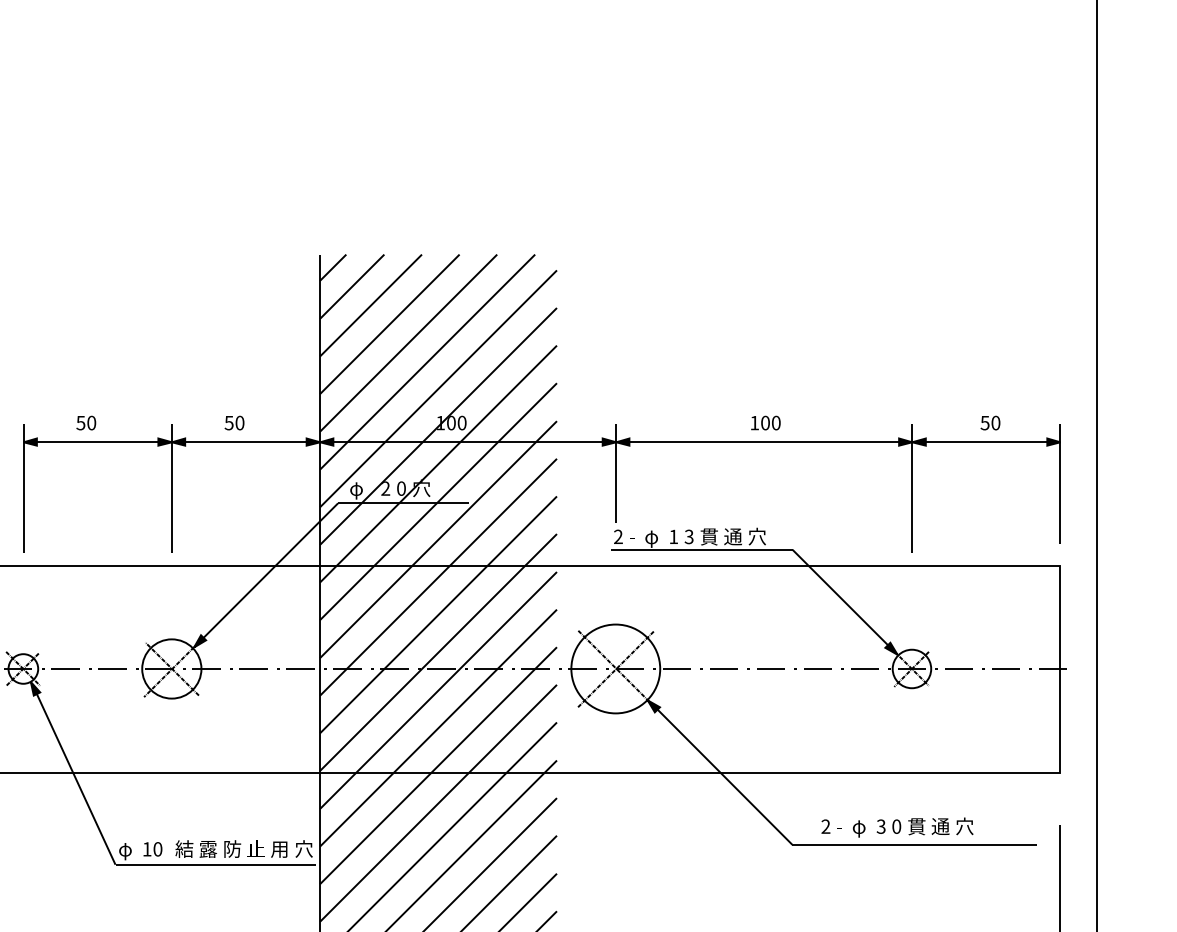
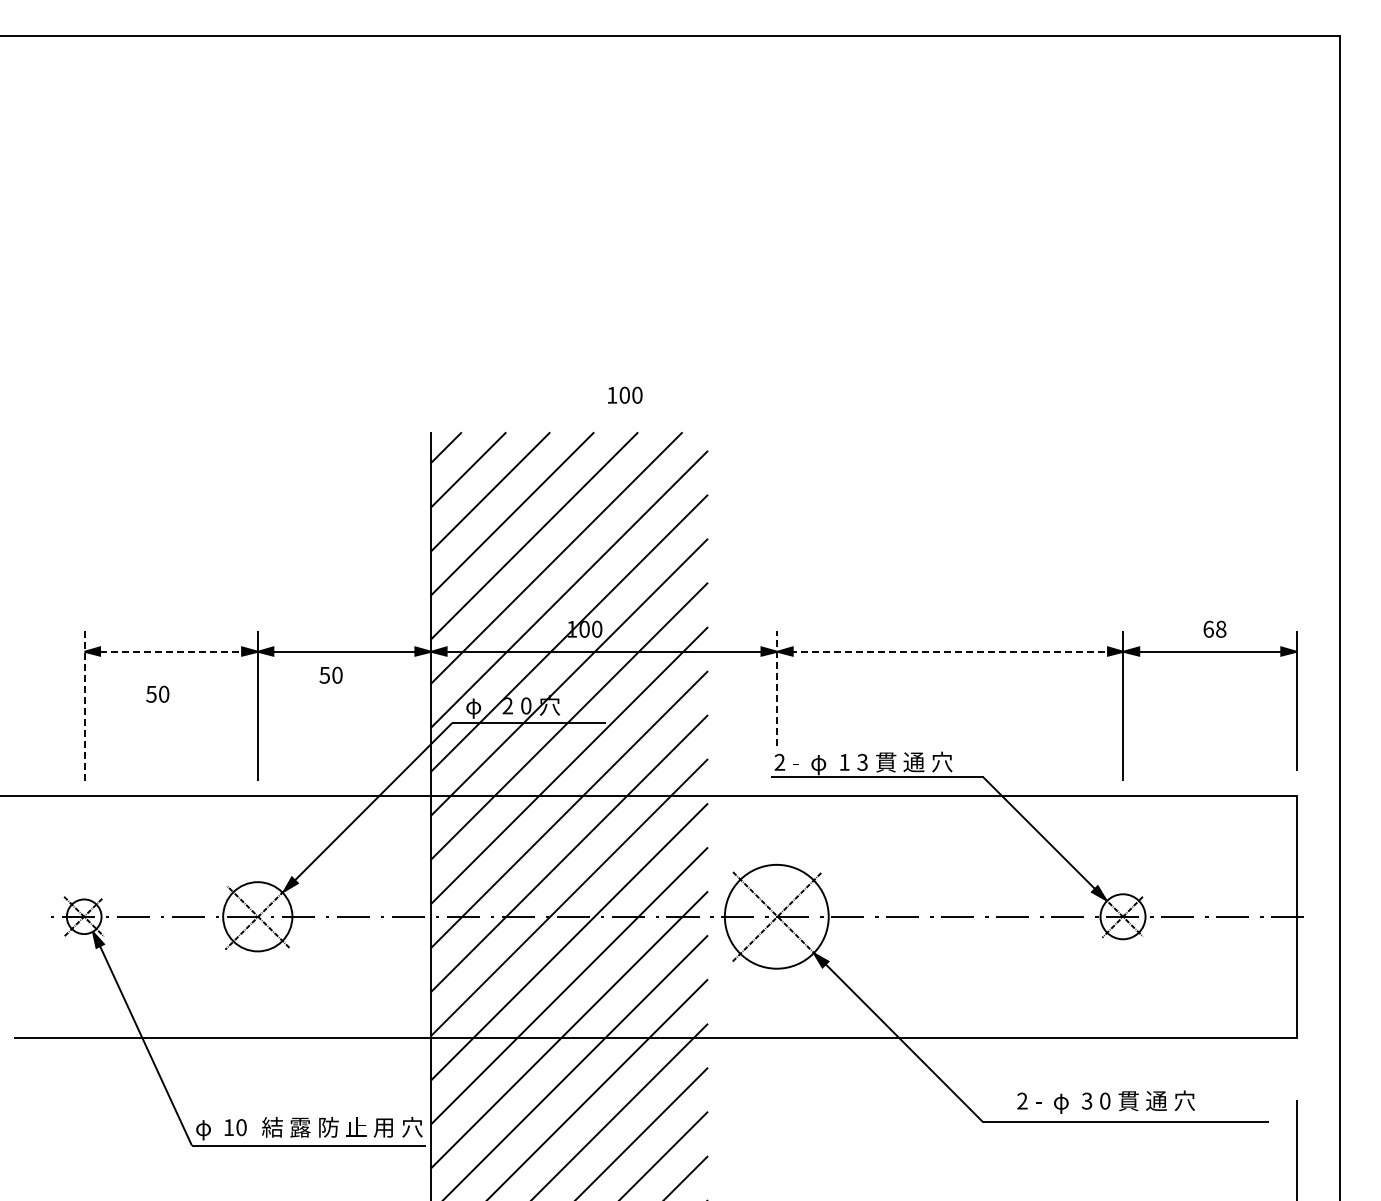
text: (86, 422) -> (157, 693), moved
text: (234, 422) -> (330, 674), moved
text: (766, 422) -> (625, 394), moved
text: (990, 422) -> (1214, 628), 50 -> 68
line: (98, 442) -> (171, 651), solid -> dashed
line: (764, 442) -> (950, 651), solid -> dashed
line: (616, 473) -> (777, 688), solid -> dashed
line: (23, 488) -> (84, 705), solid -> dashed

